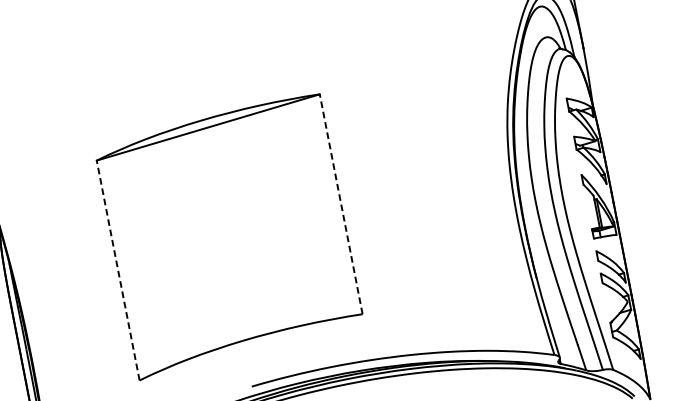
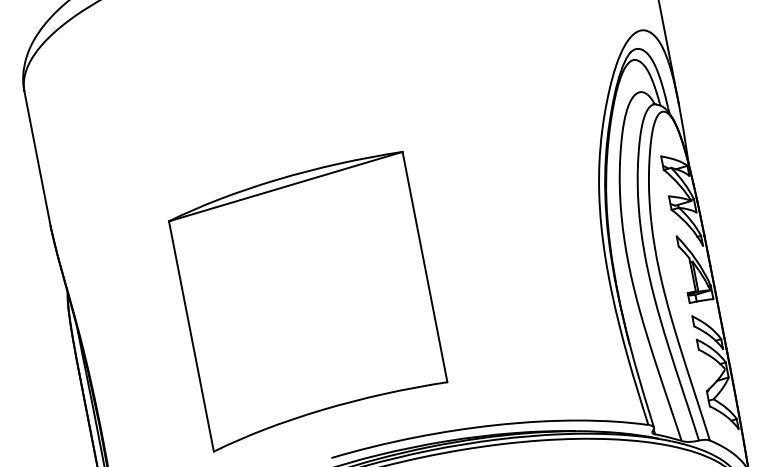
line: (340, 203) -> (424, 266), dashed -> solid
line: (118, 270) -> (191, 336), dashed -> solid

